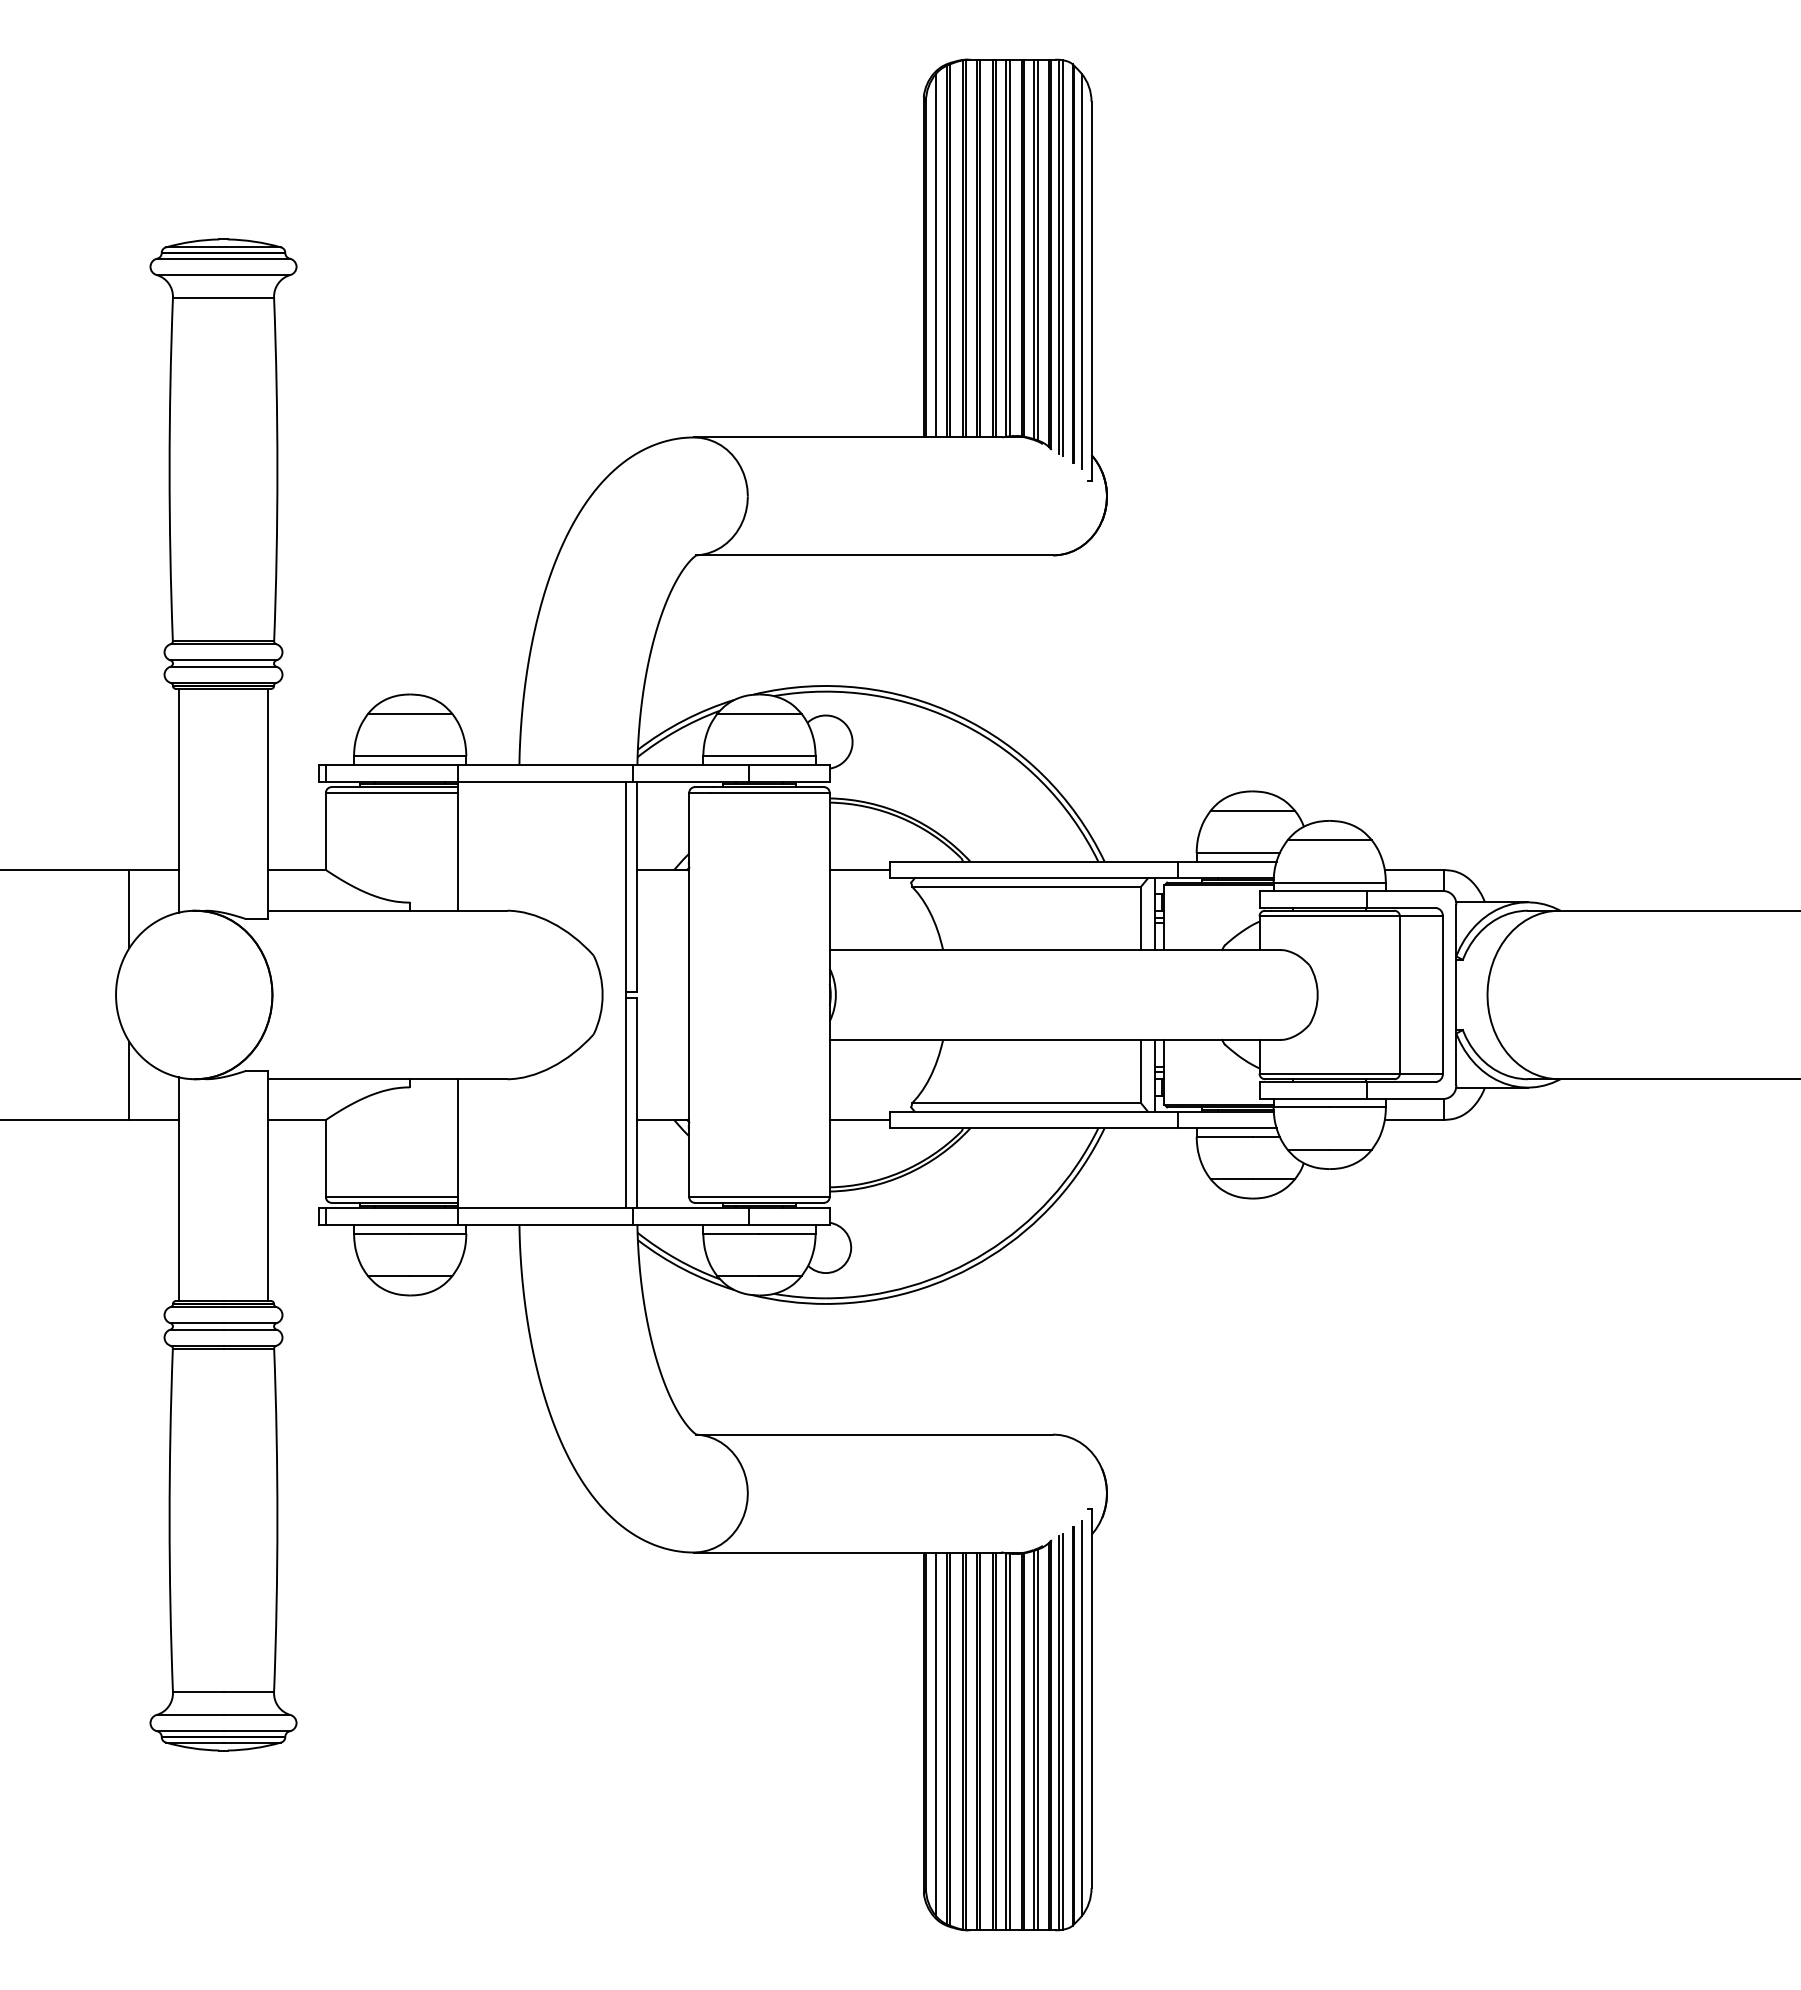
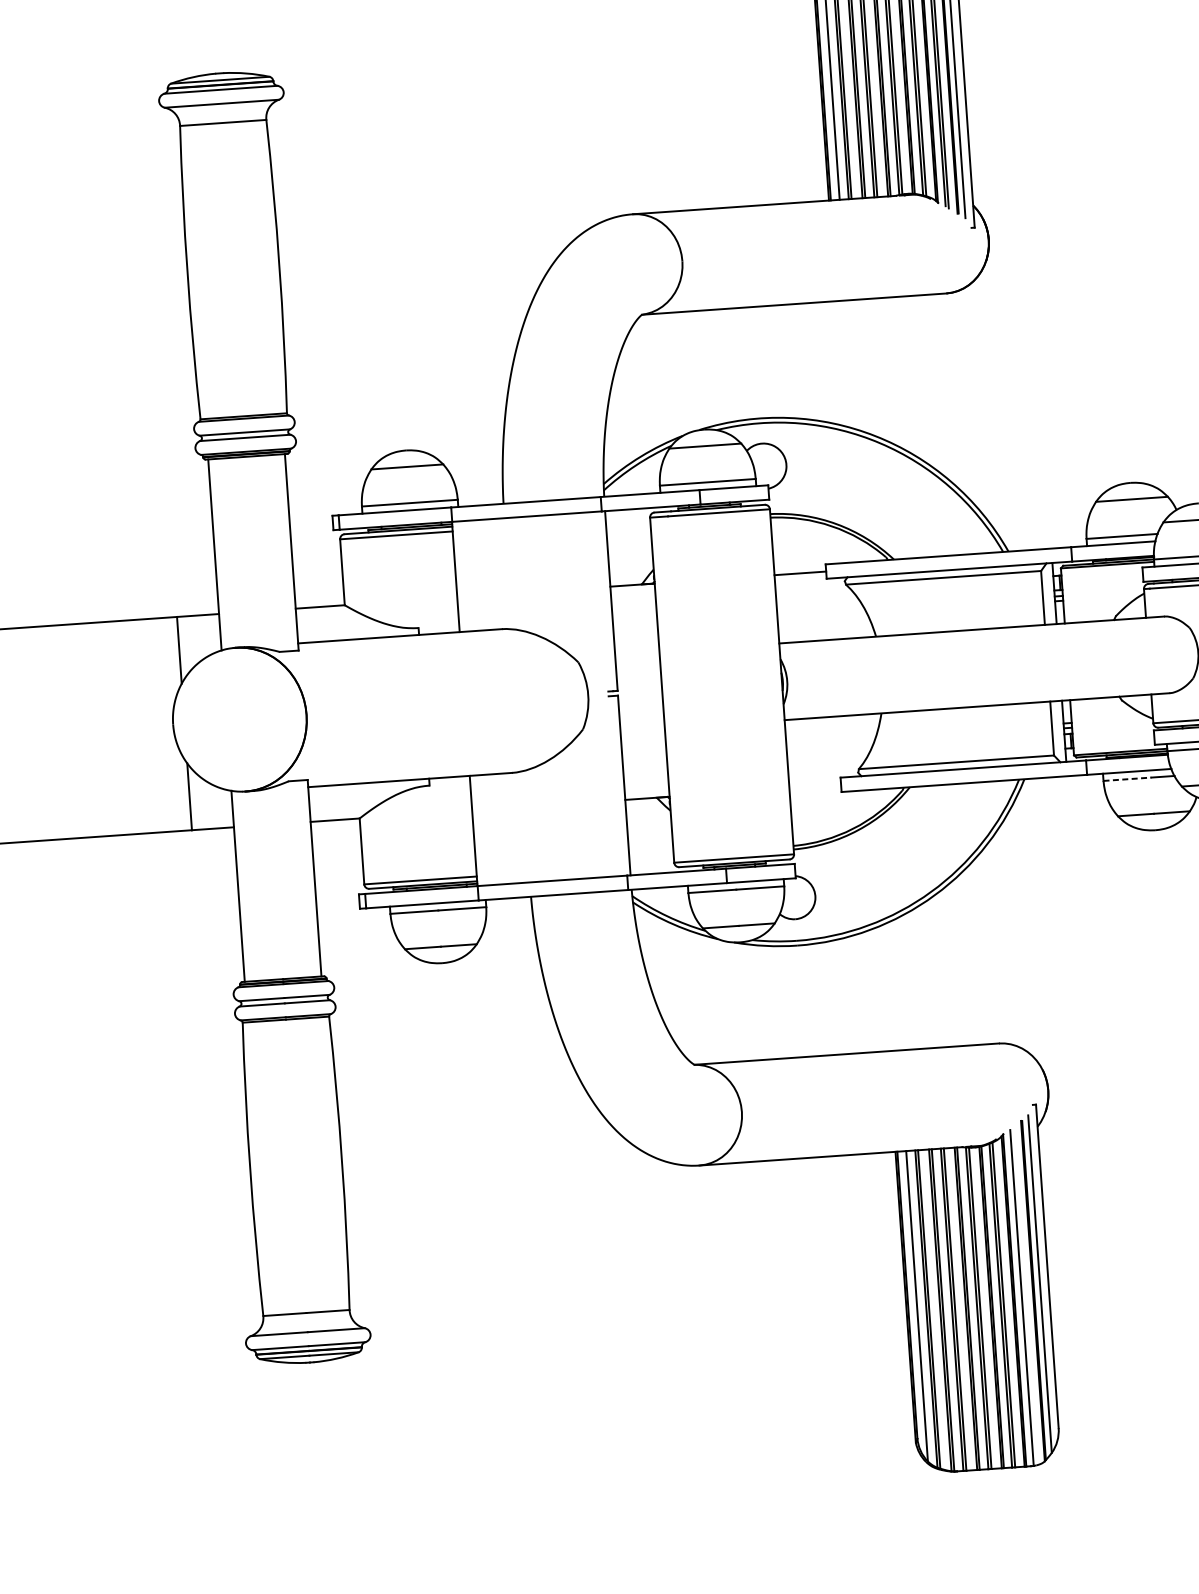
line: (626, 994) -> (608, 693), removed
line: (859, 1119) -> (814, 786), removed
line: (1225, 1136) -> (1128, 778), solid -> dashed
line: (1062, 1731) -> (1024, 1296), removed

